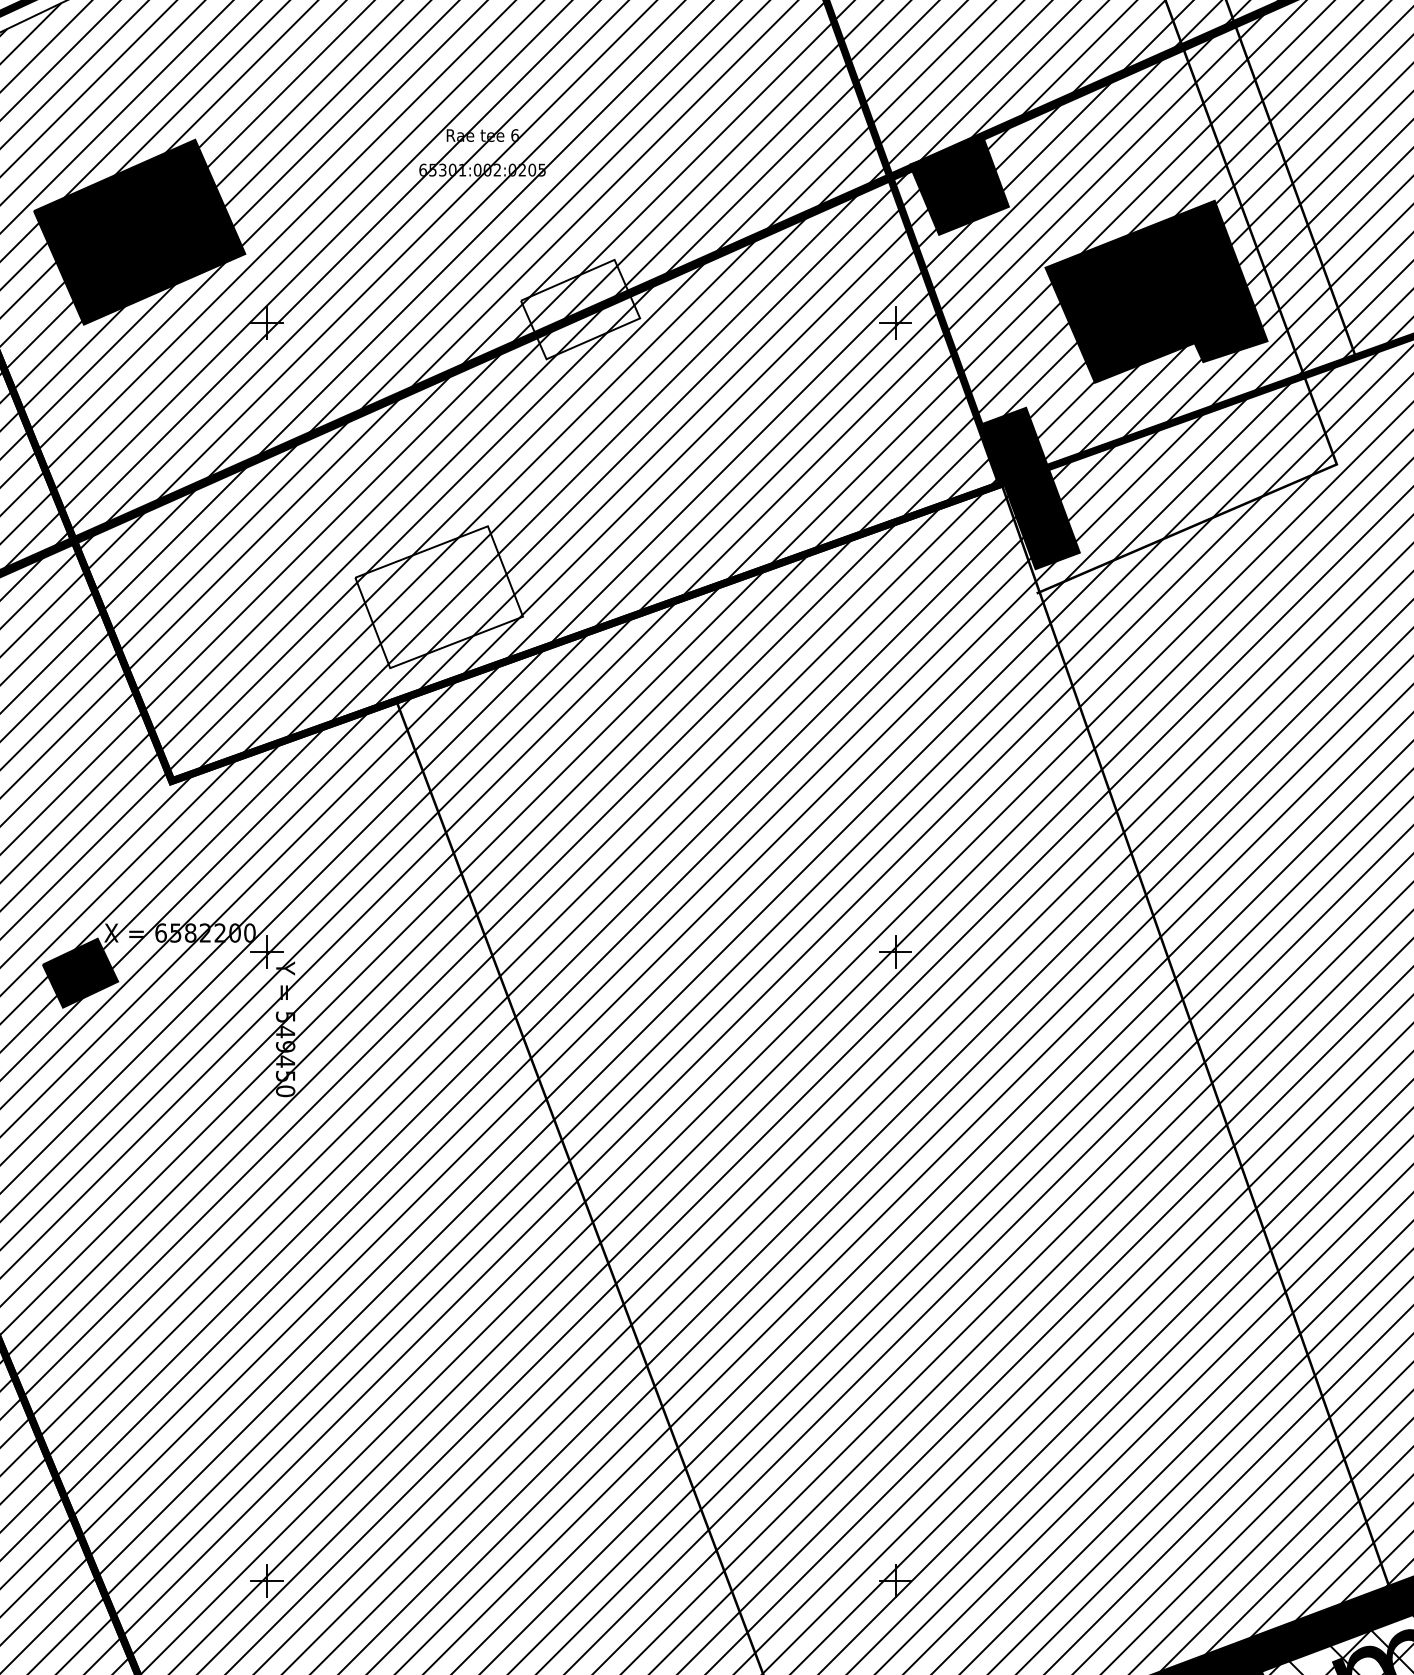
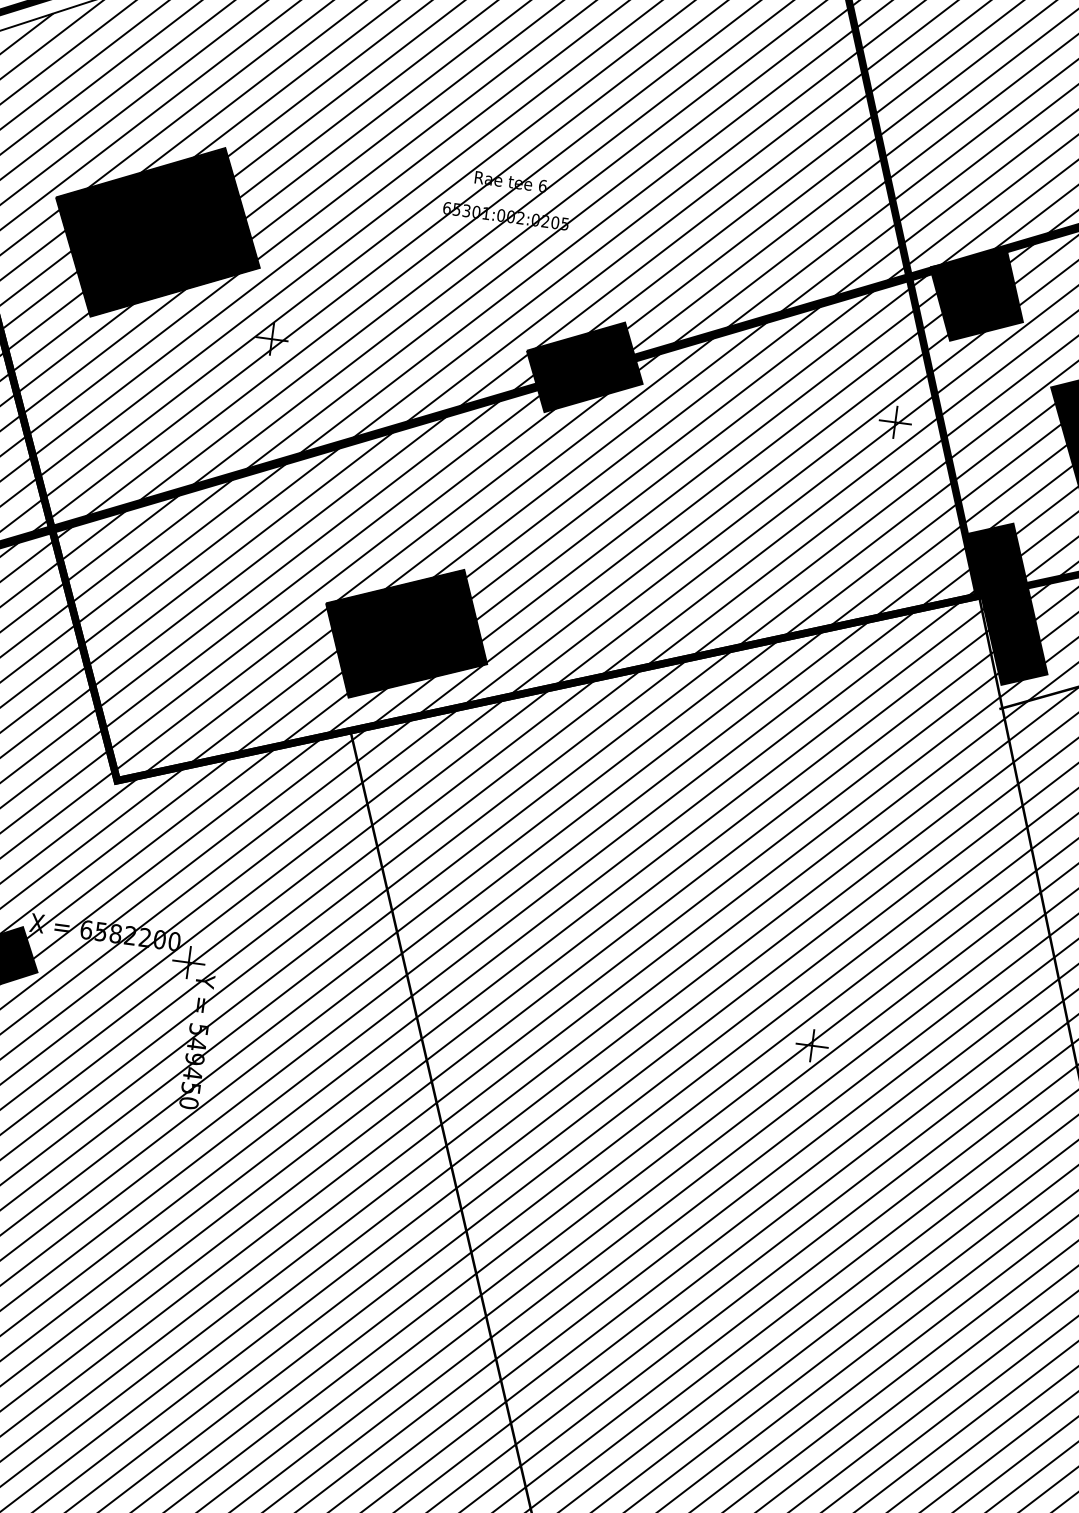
fill: (580, 309) -> (584, 367), added
fill: (439, 597) -> (406, 634), added

